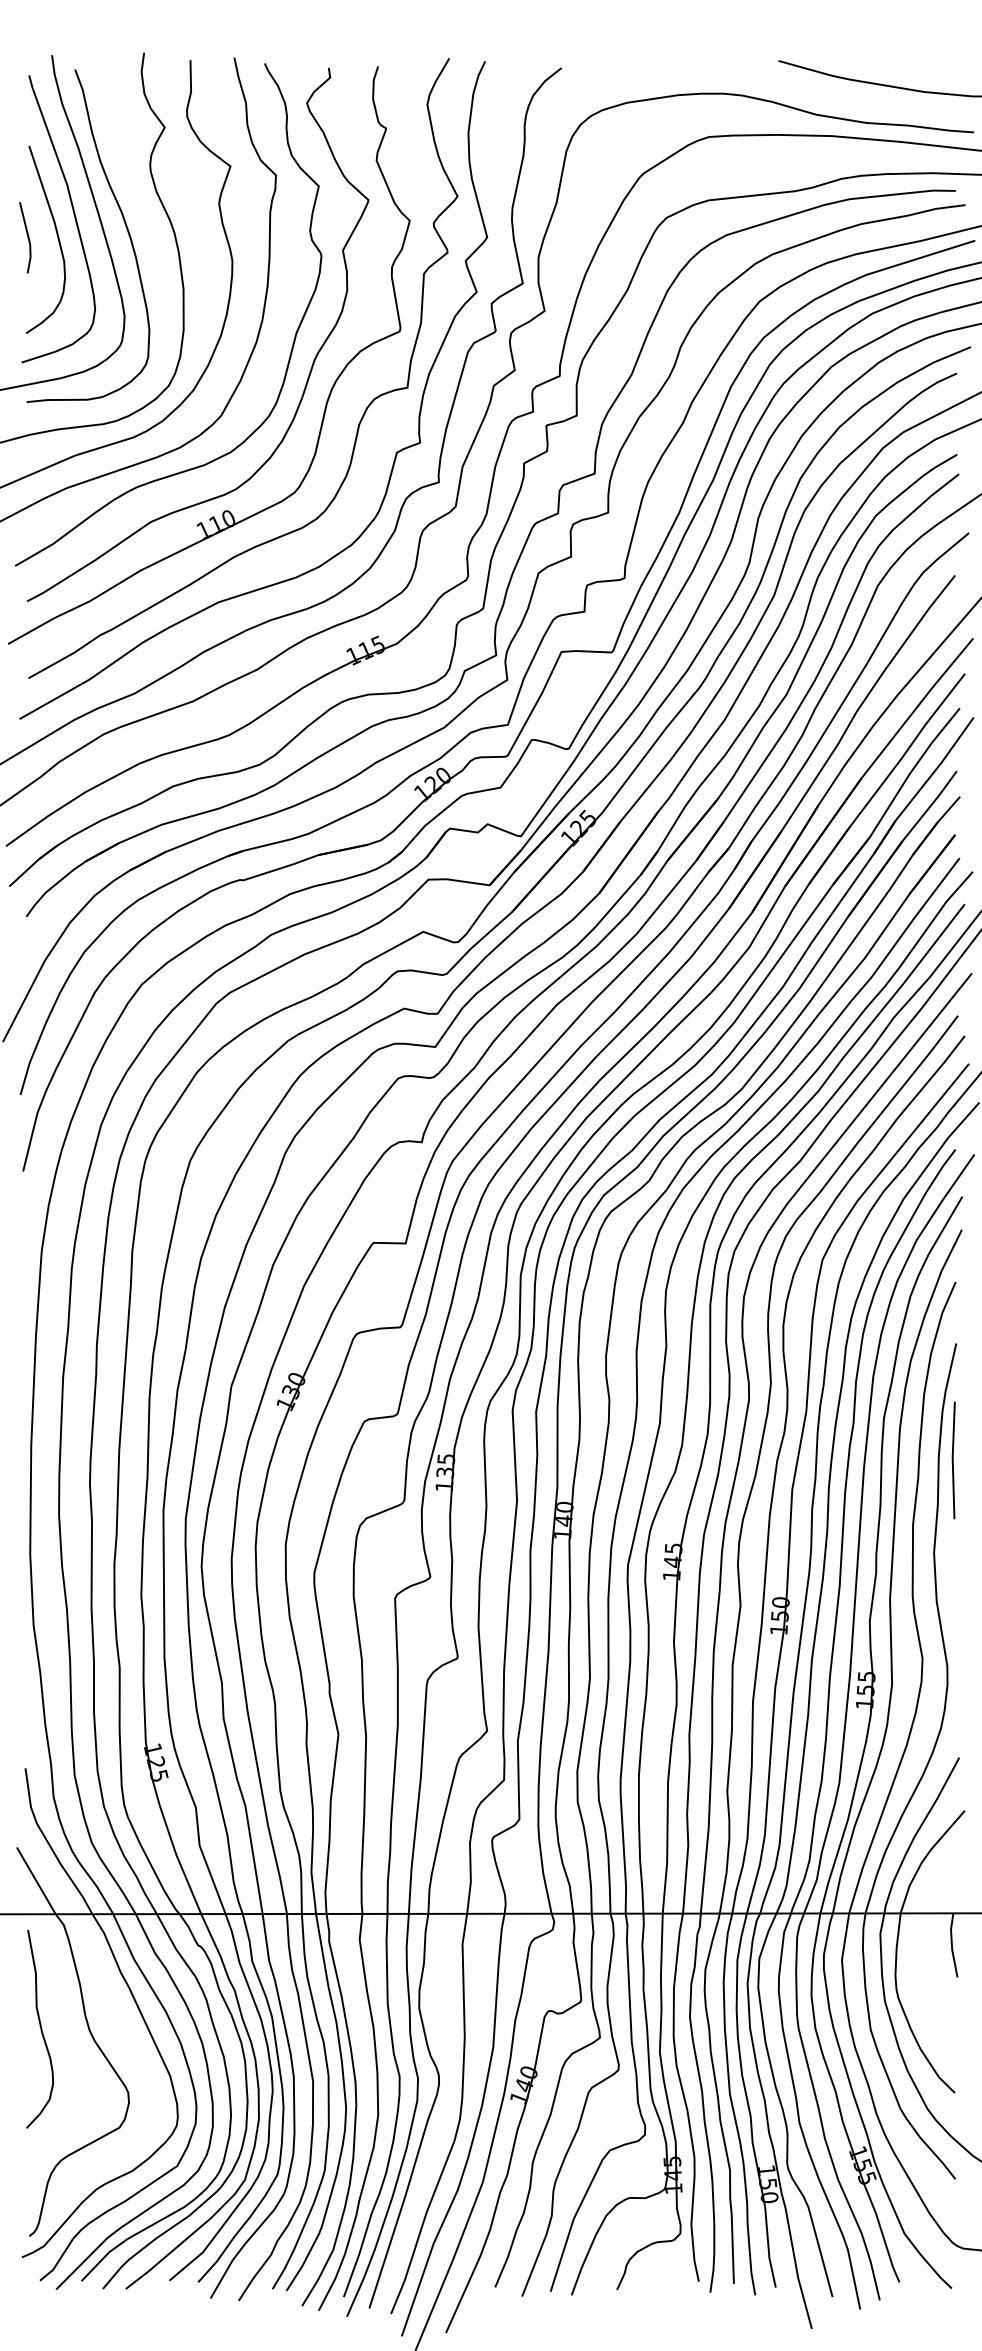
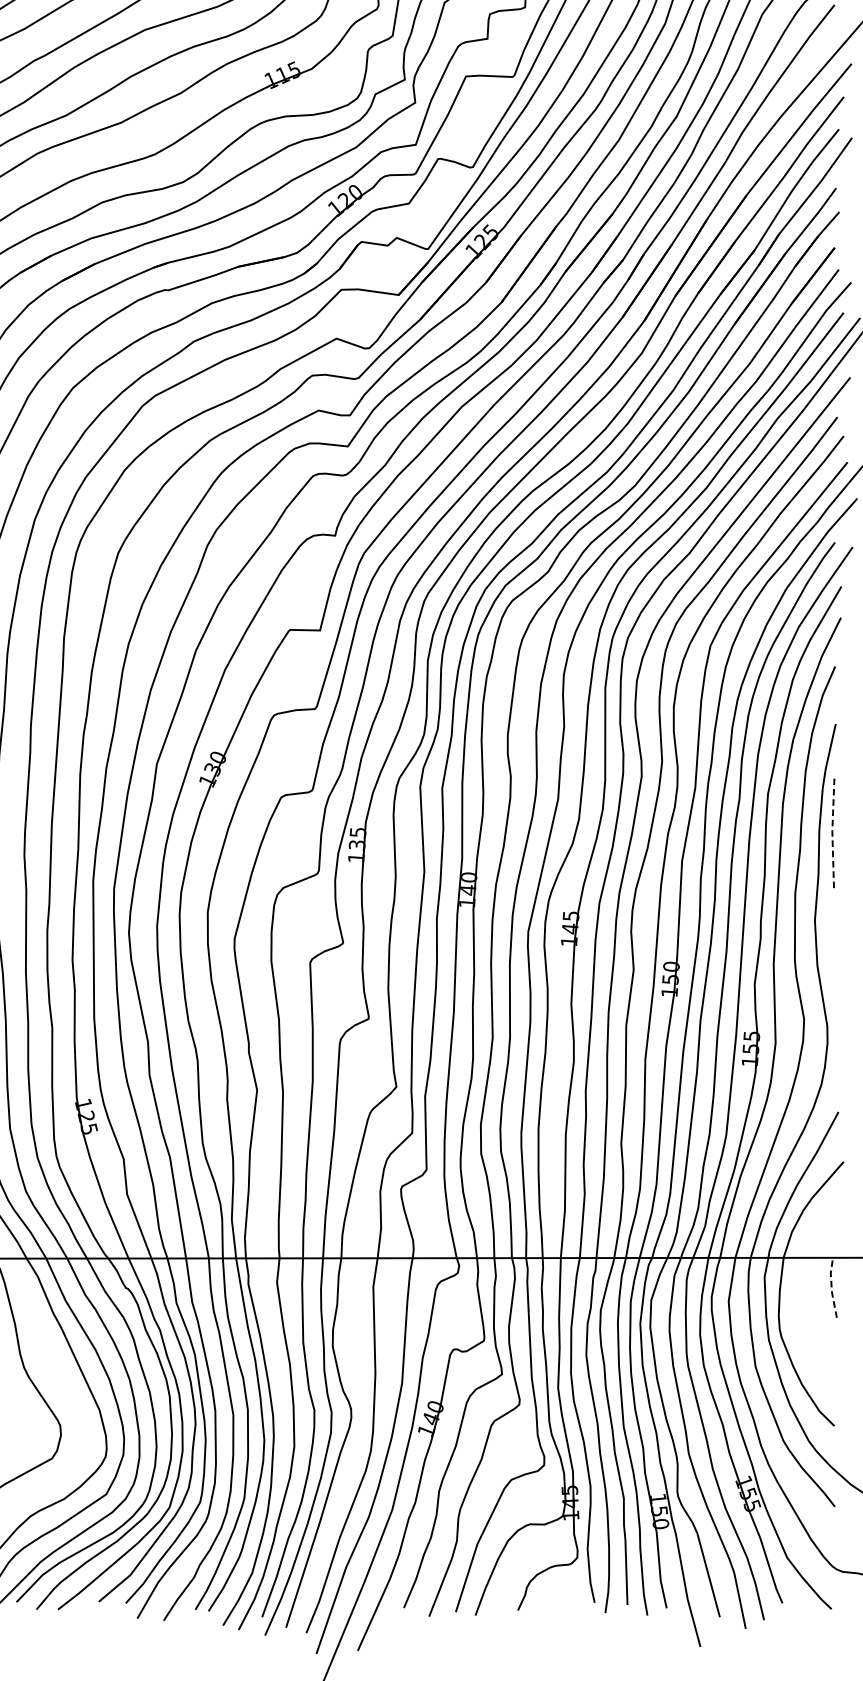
line: (952, 1459) -> (832, 832), solid -> dashed
line: (951, 1944) -> (831, 1286), solid -> dashed

